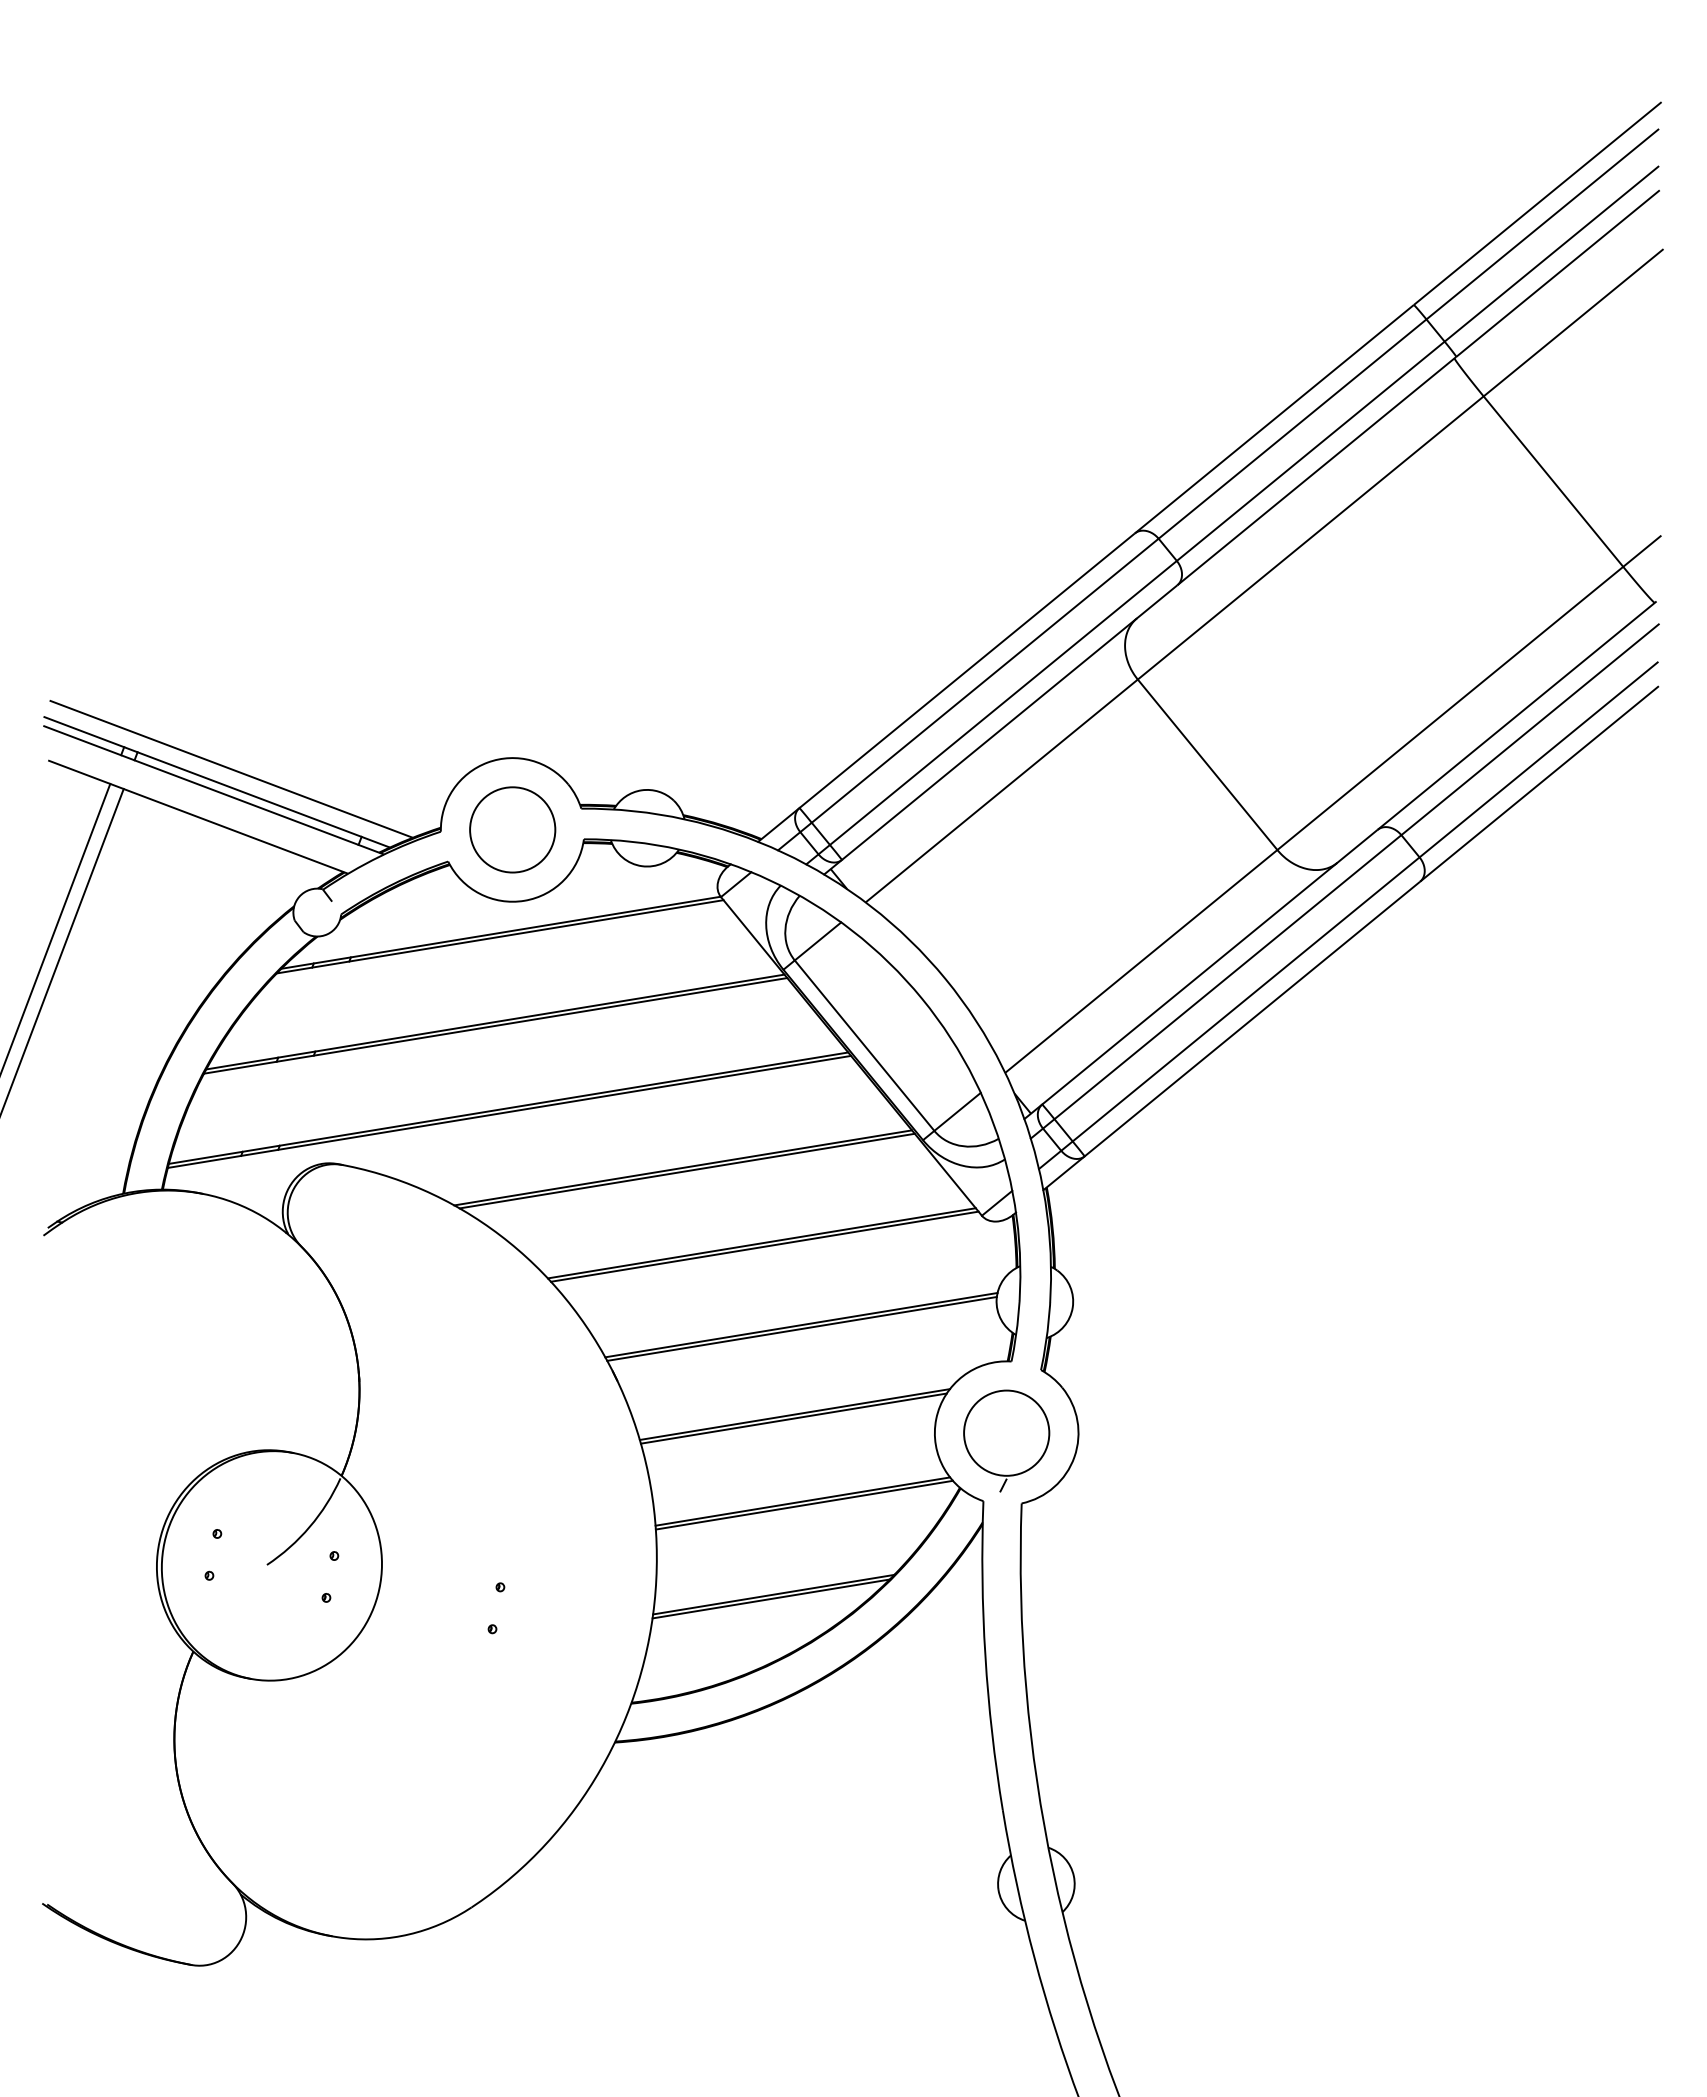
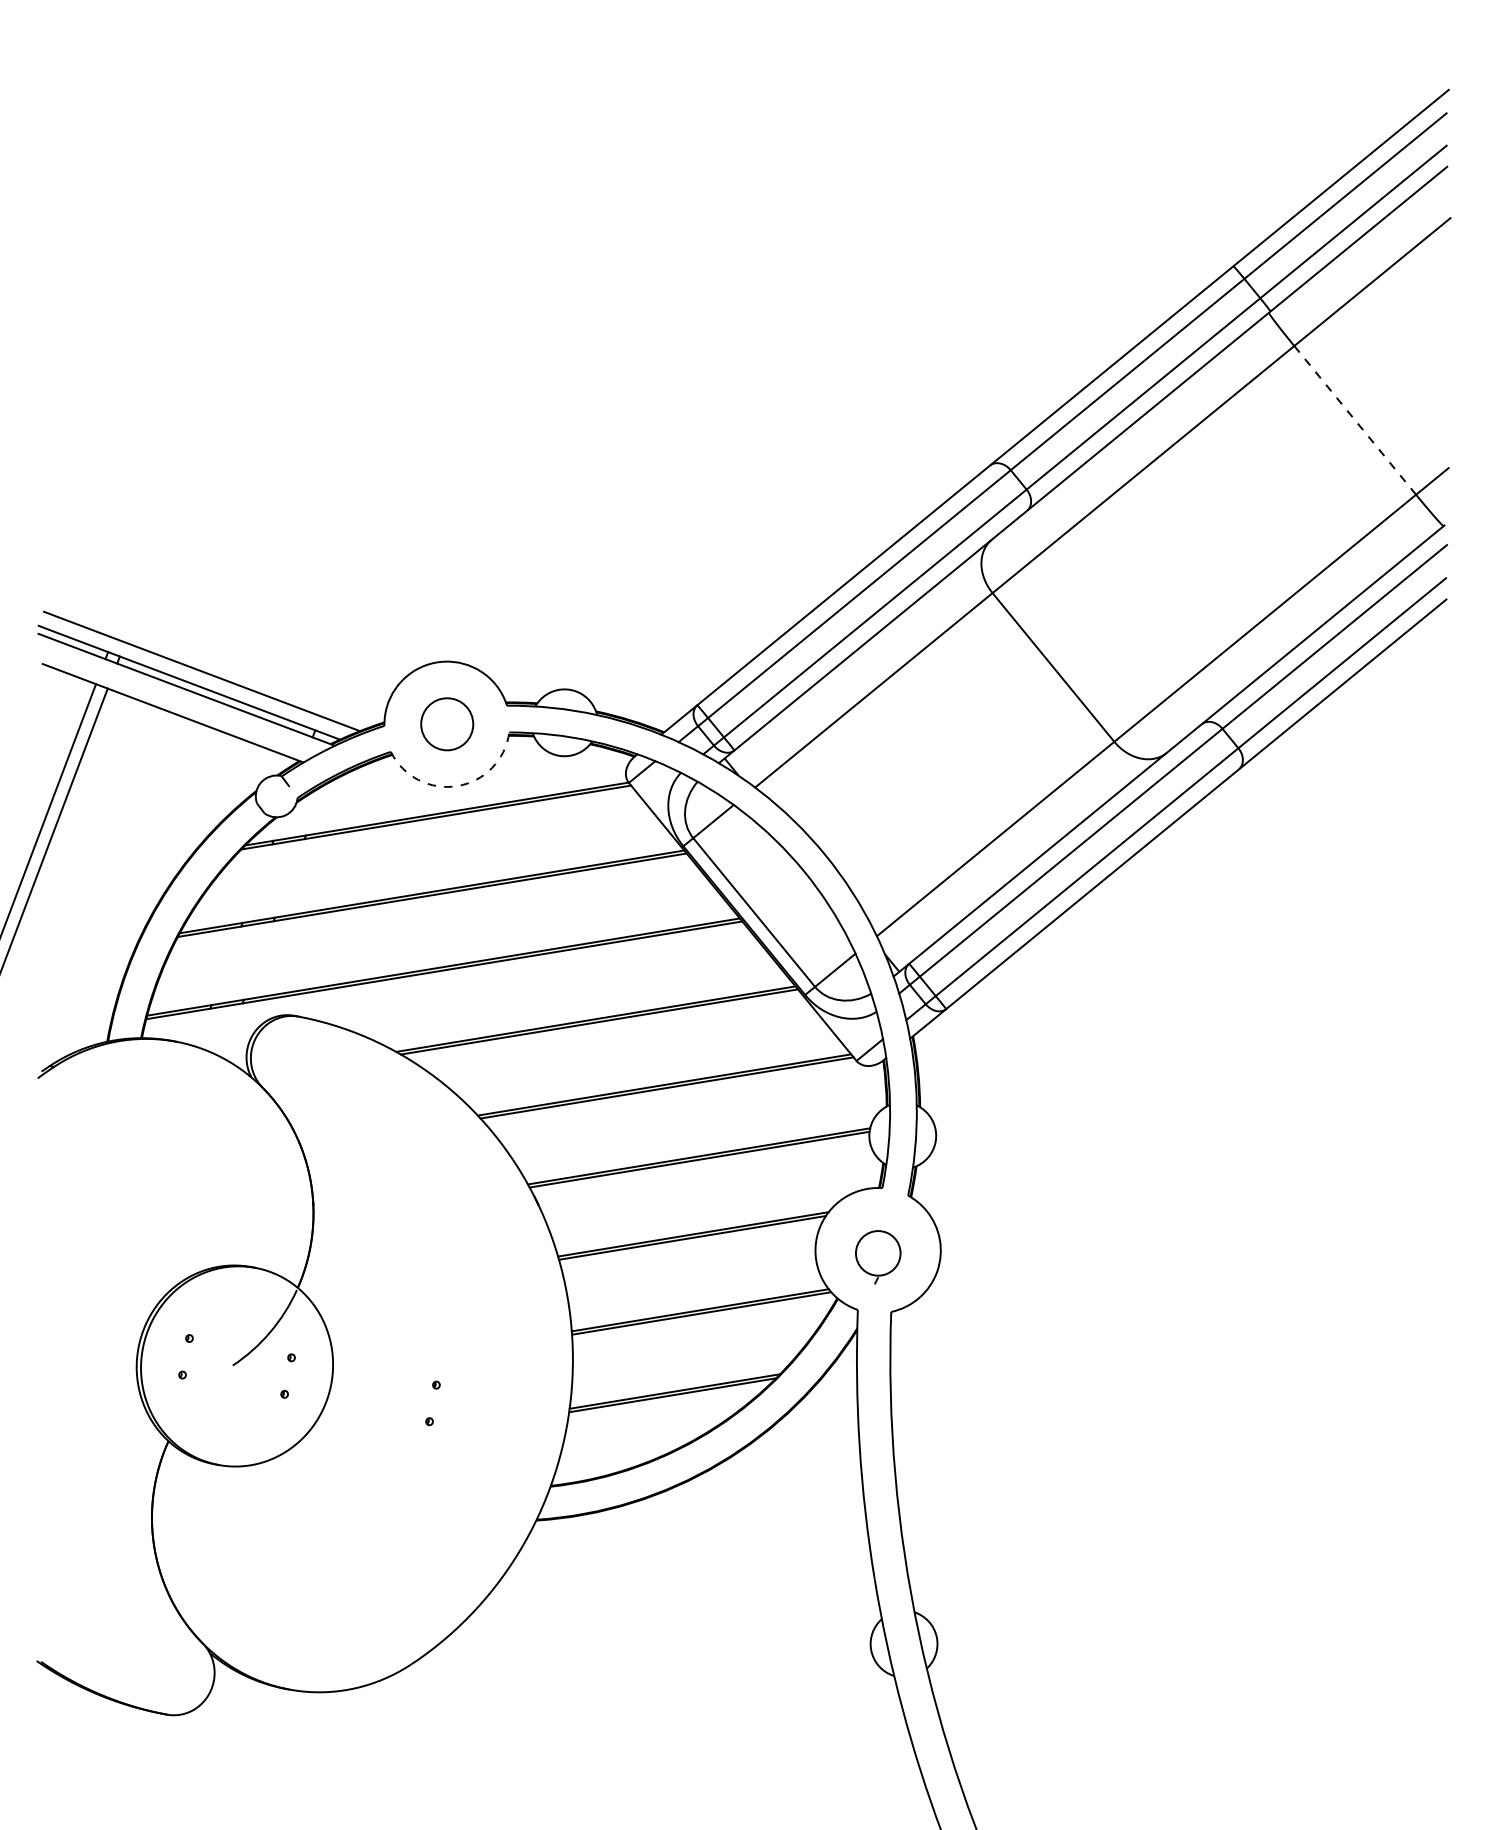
line: (1553, 482) -> (1355, 421), solid -> dashed
circle: (512, 829) -> (446, 723), size x0.7
arc: (524, 900) -> (457, 785), solid -> dashed
part: (1006, 1440) -> (877, 1257), size x0.6

